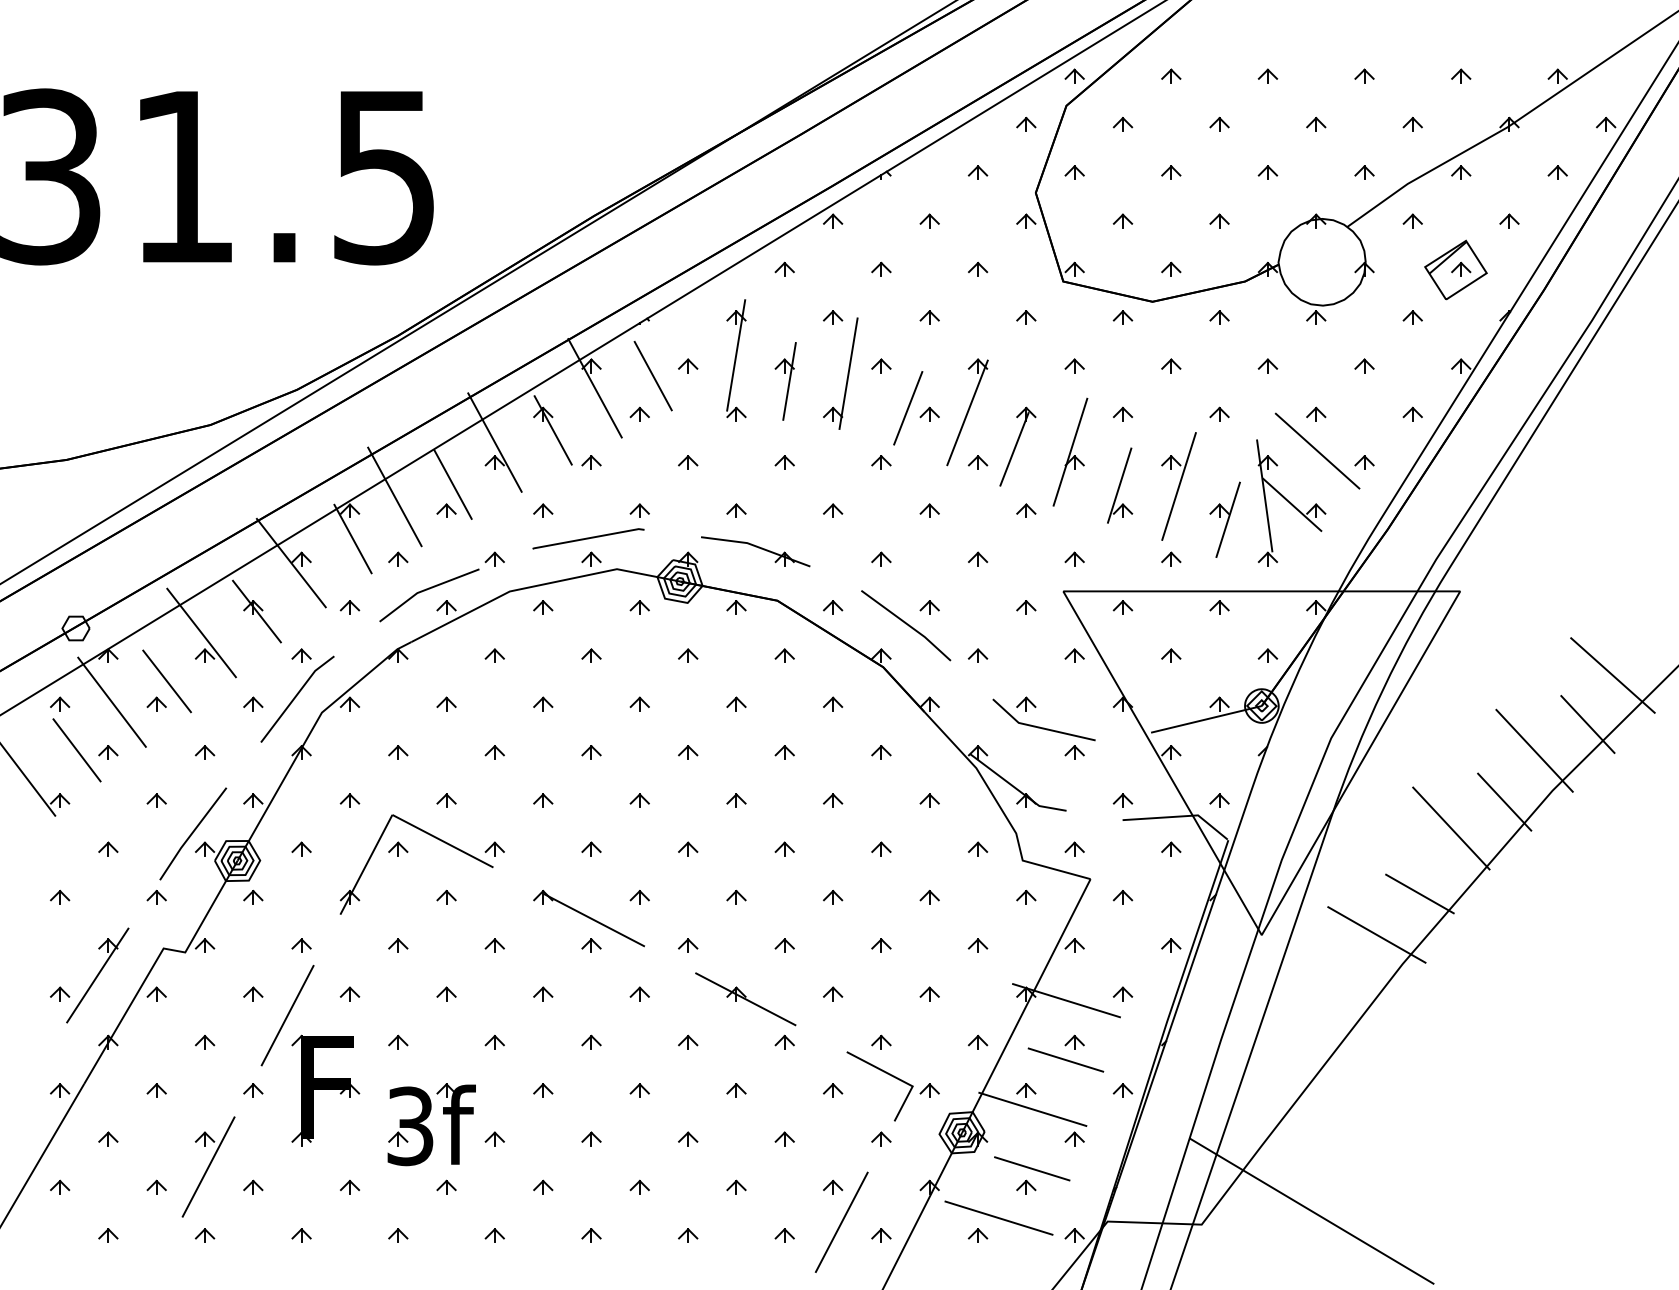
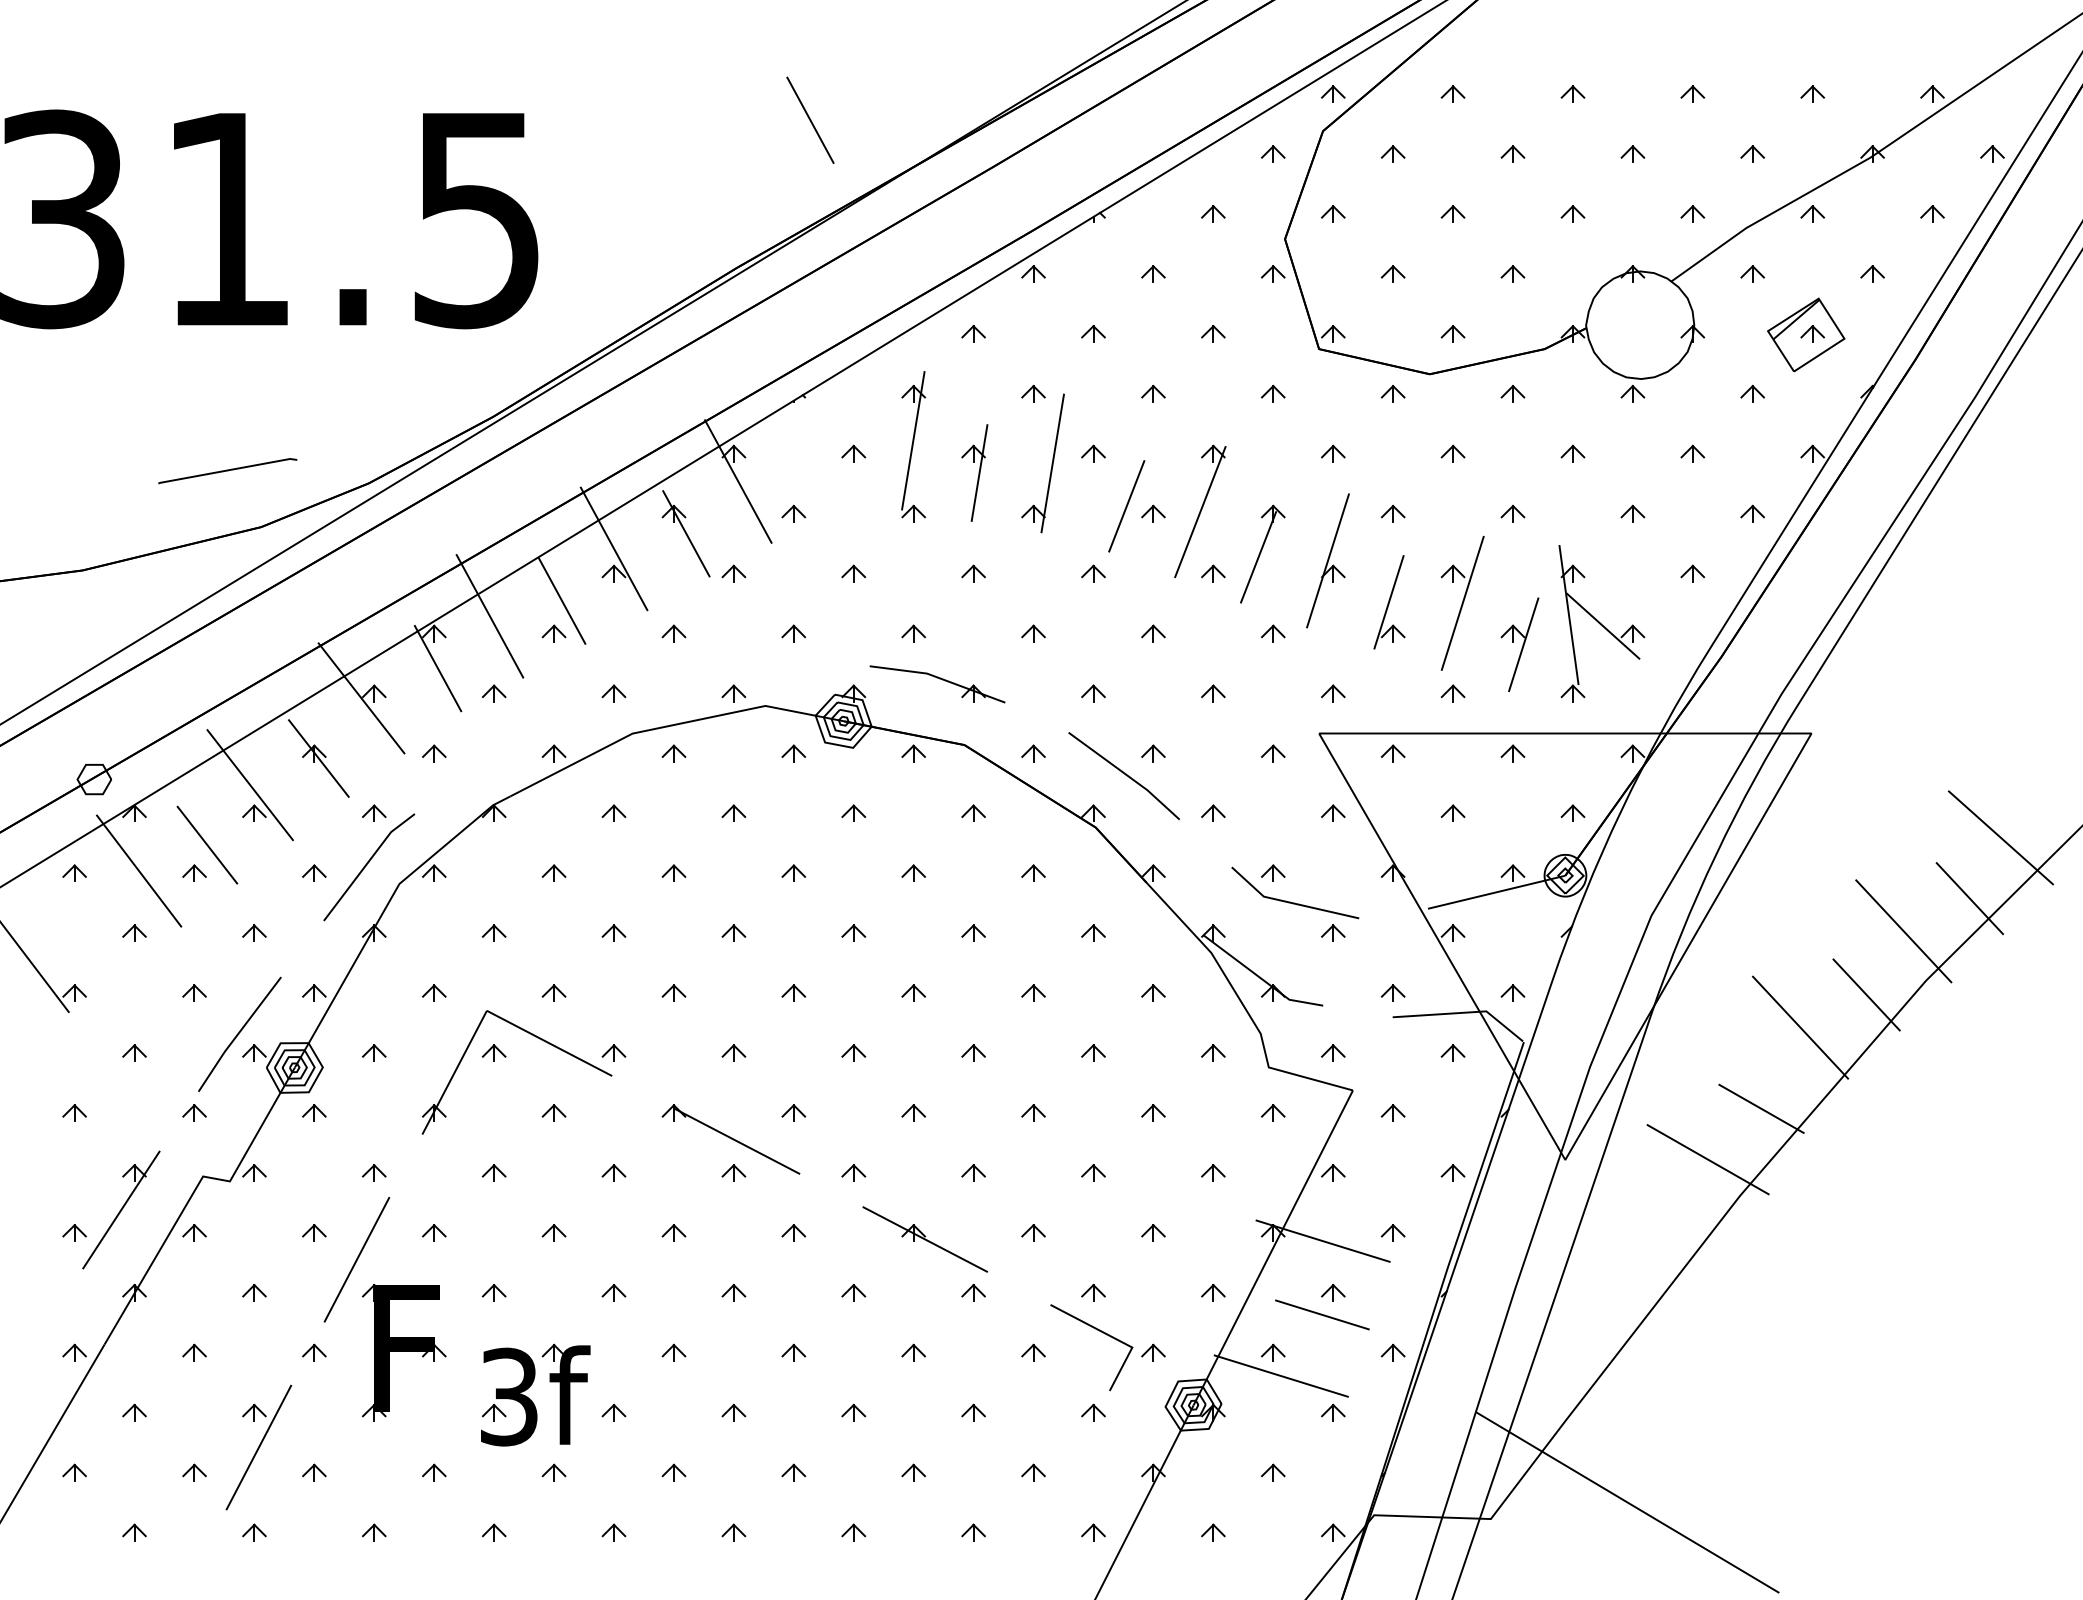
line: (652, 376) -> (809, 120), moved
line: (1317, 450) -> (1634, 558), removed
line: (588, 538) -> (227, 470), moved
line: (427, 590) -> (530, 732), removed
line: (76, 750) -> (94, 930), removed
line: (1032, 1168) -> (1280, 1449), removed
line: (998, 1217) -> (1238, 1510), removed
line: (841, 1221) -> (1043, 1515), removed

